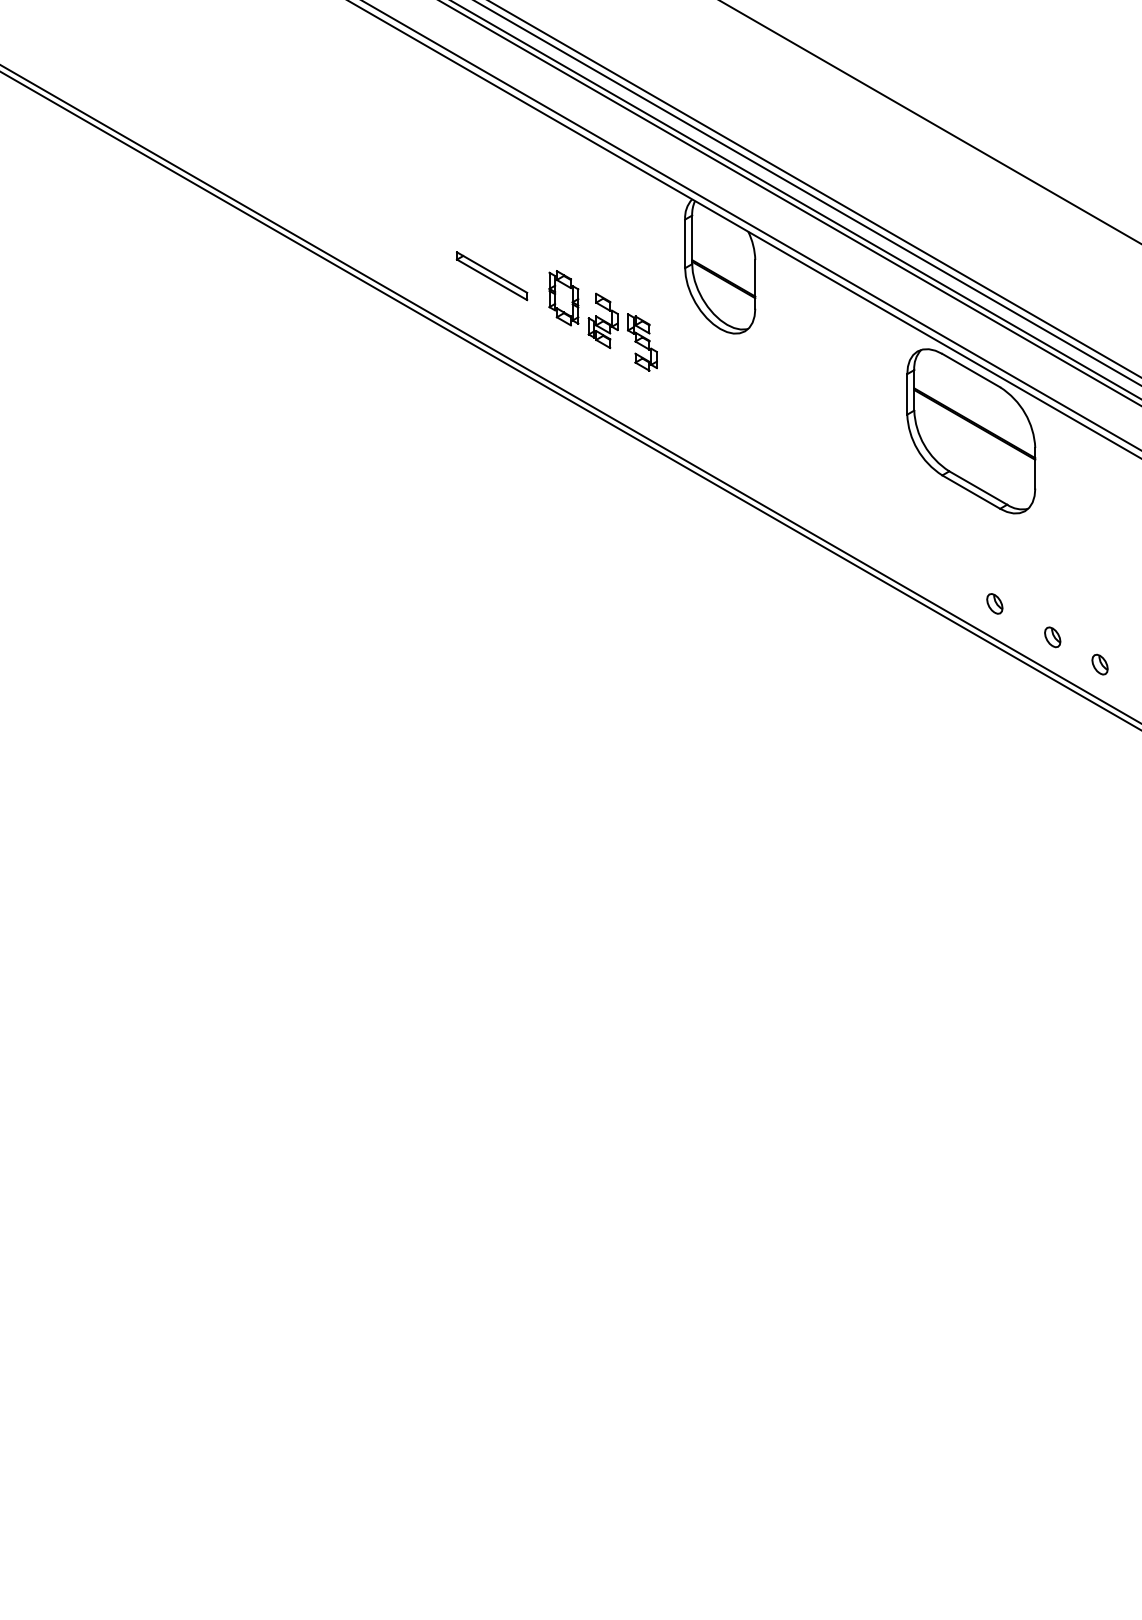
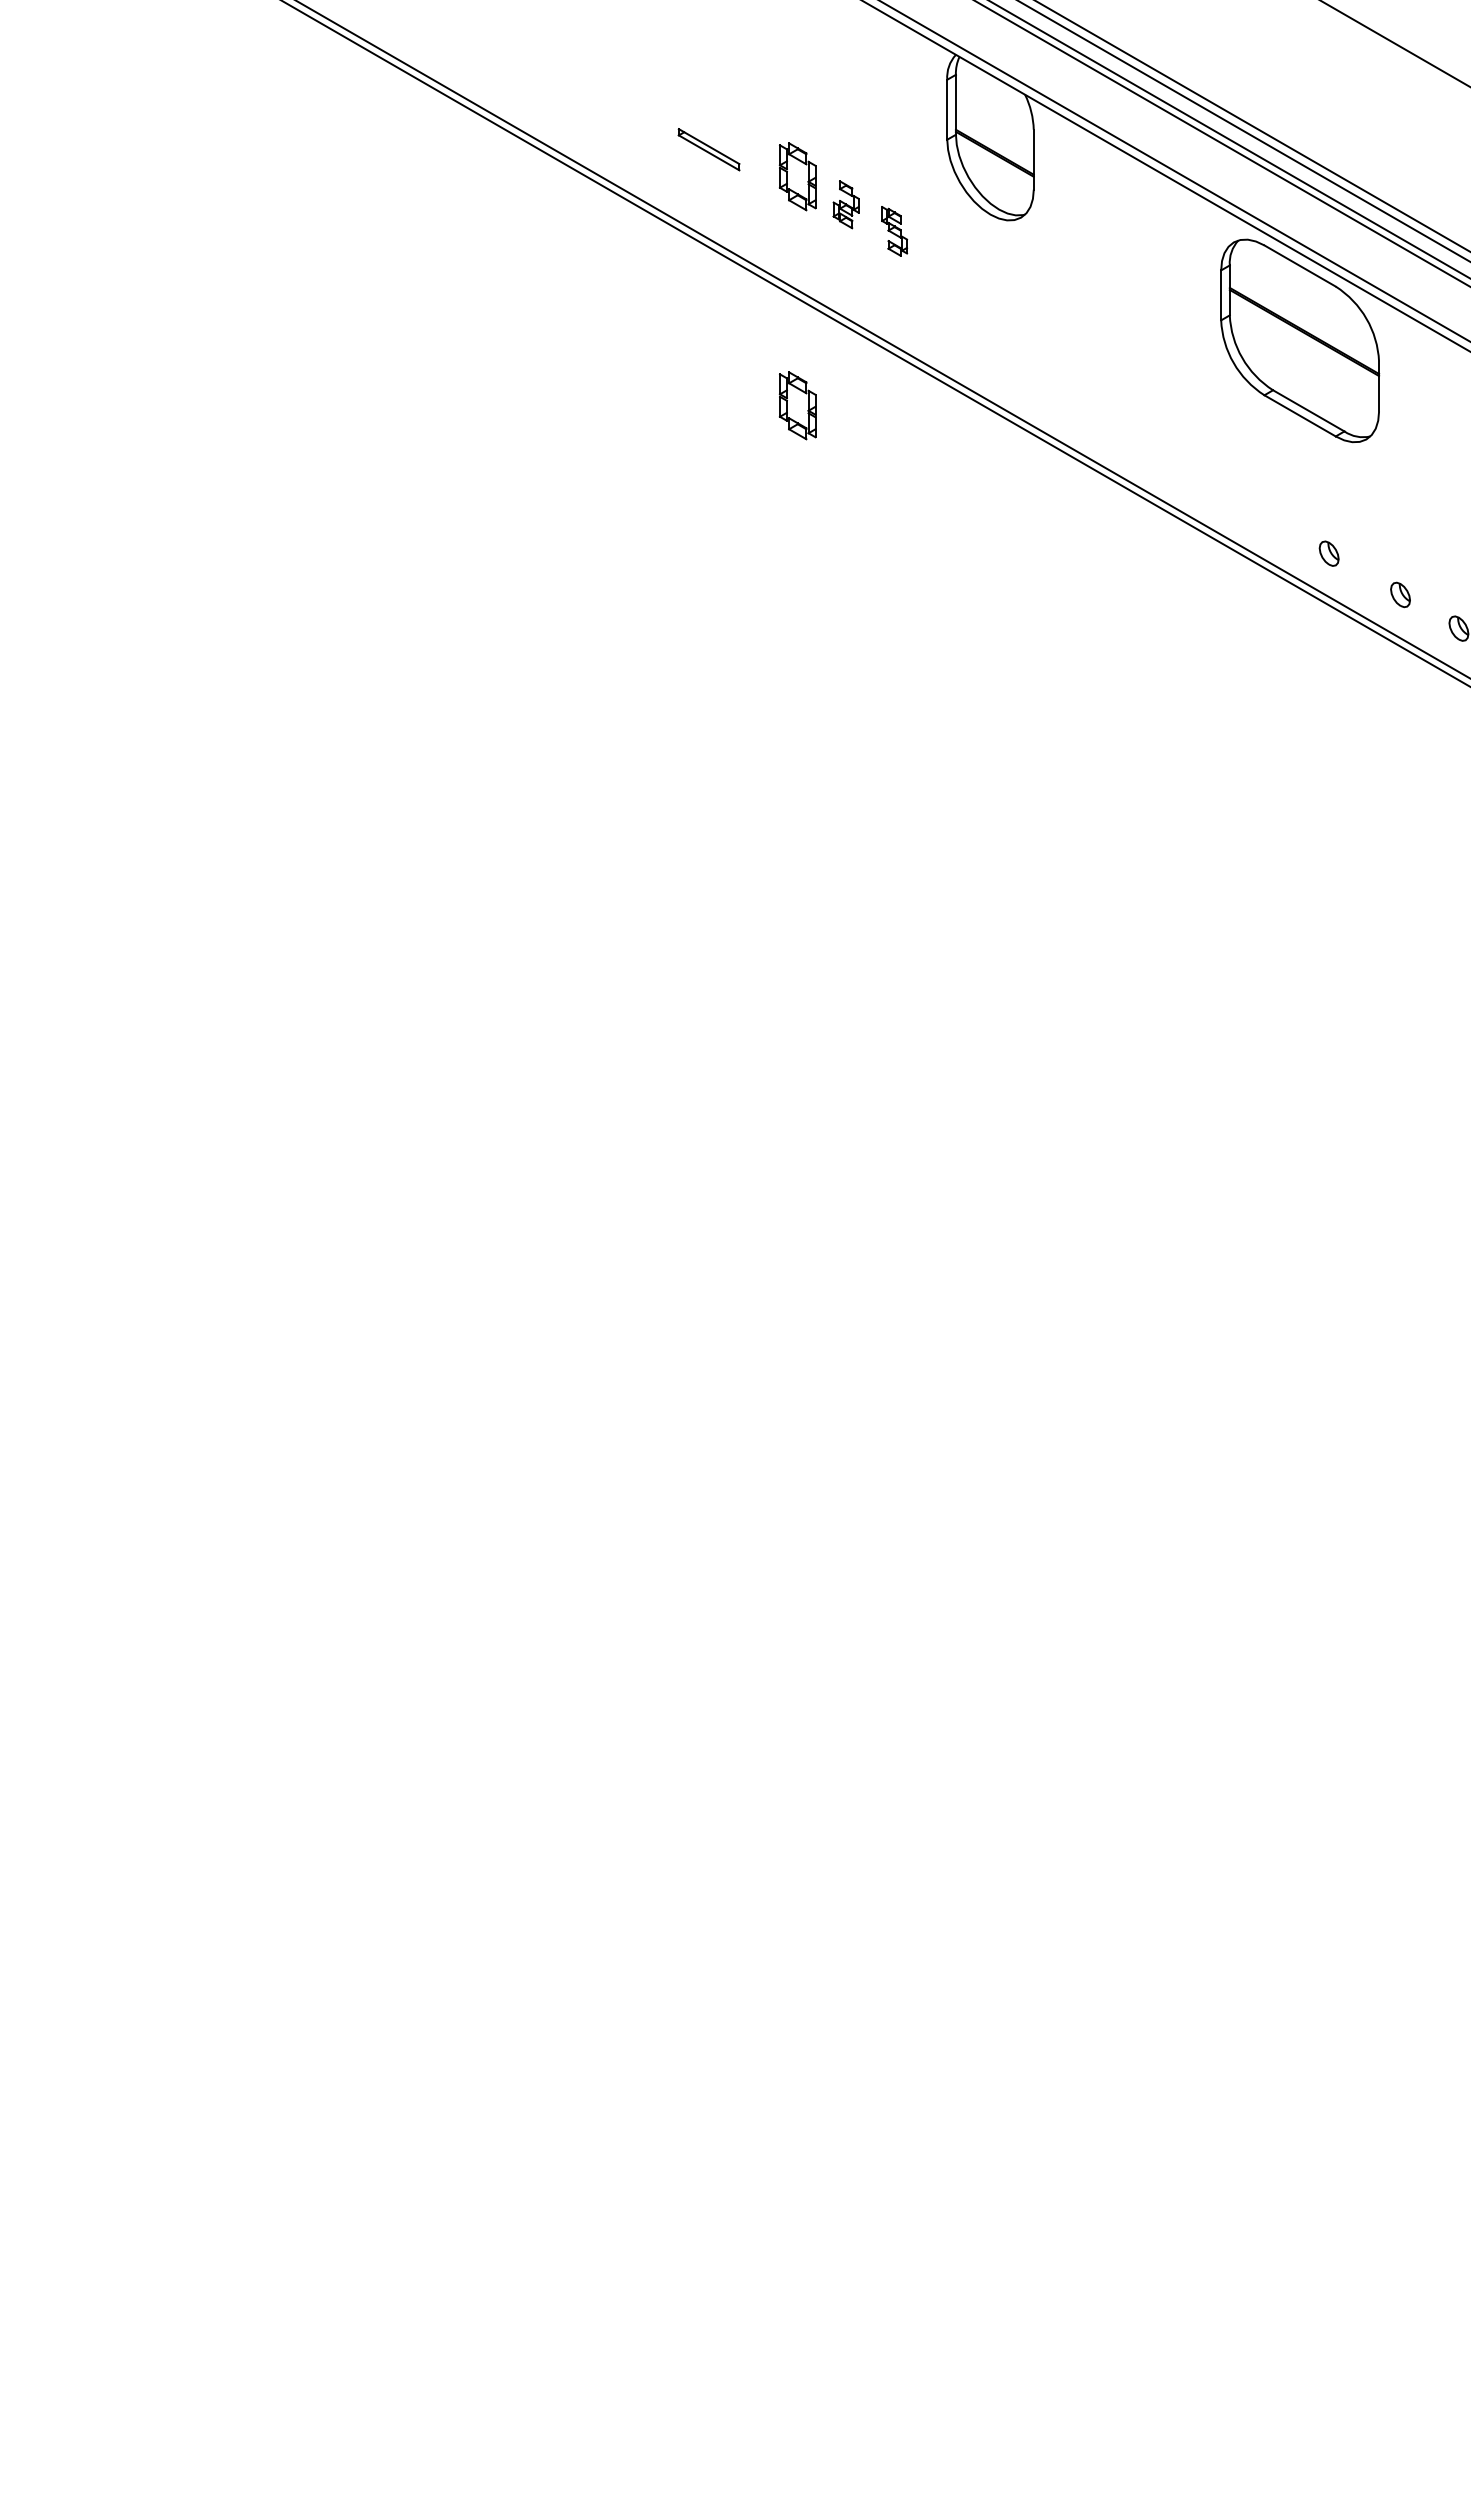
part: (491, 276) -> (708, 149), size x0.7
part: (602, 320) -> (845, 204), size x0.7
part: (642, 342) -> (894, 231), size x0.7
part: (563, 483) -> (797, 405), added

